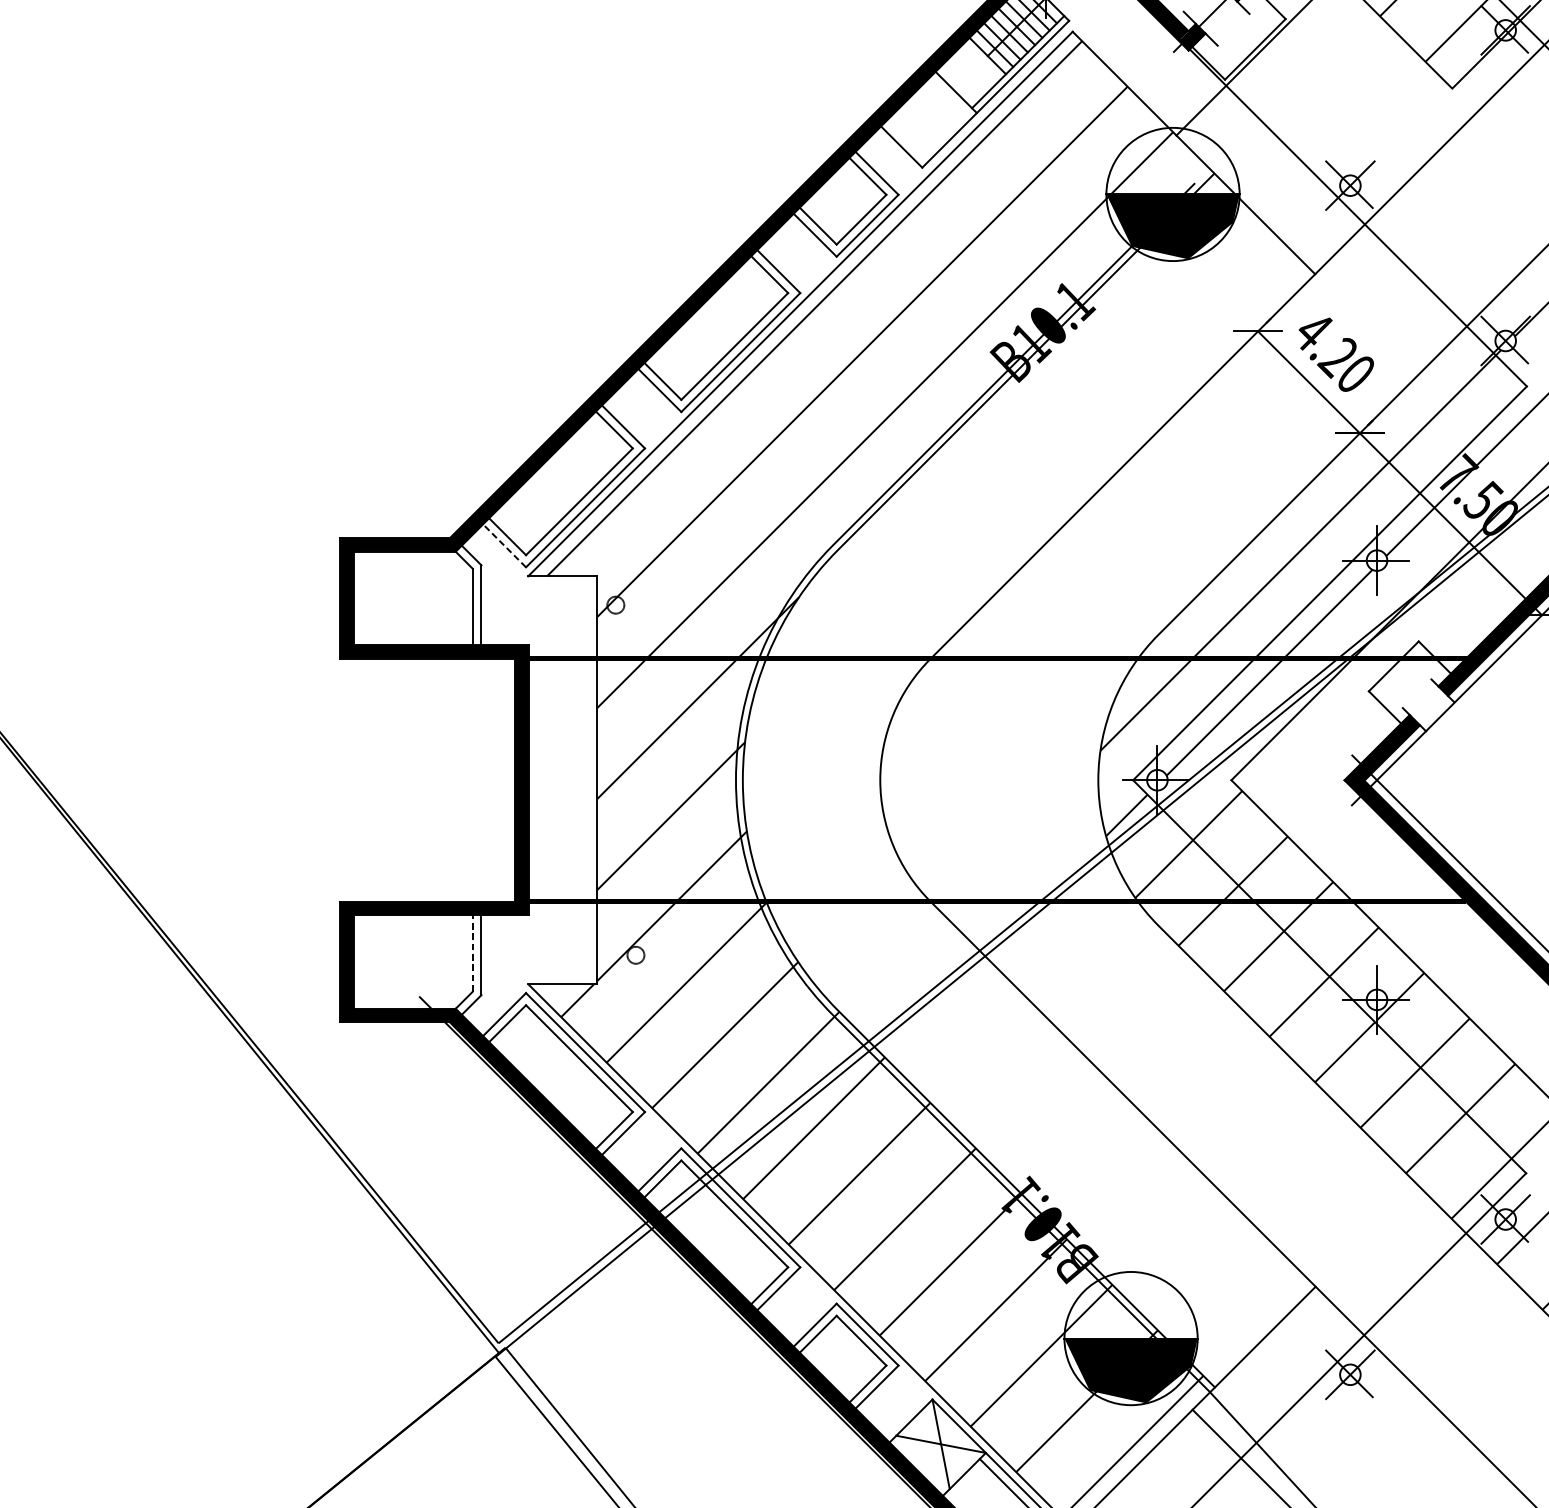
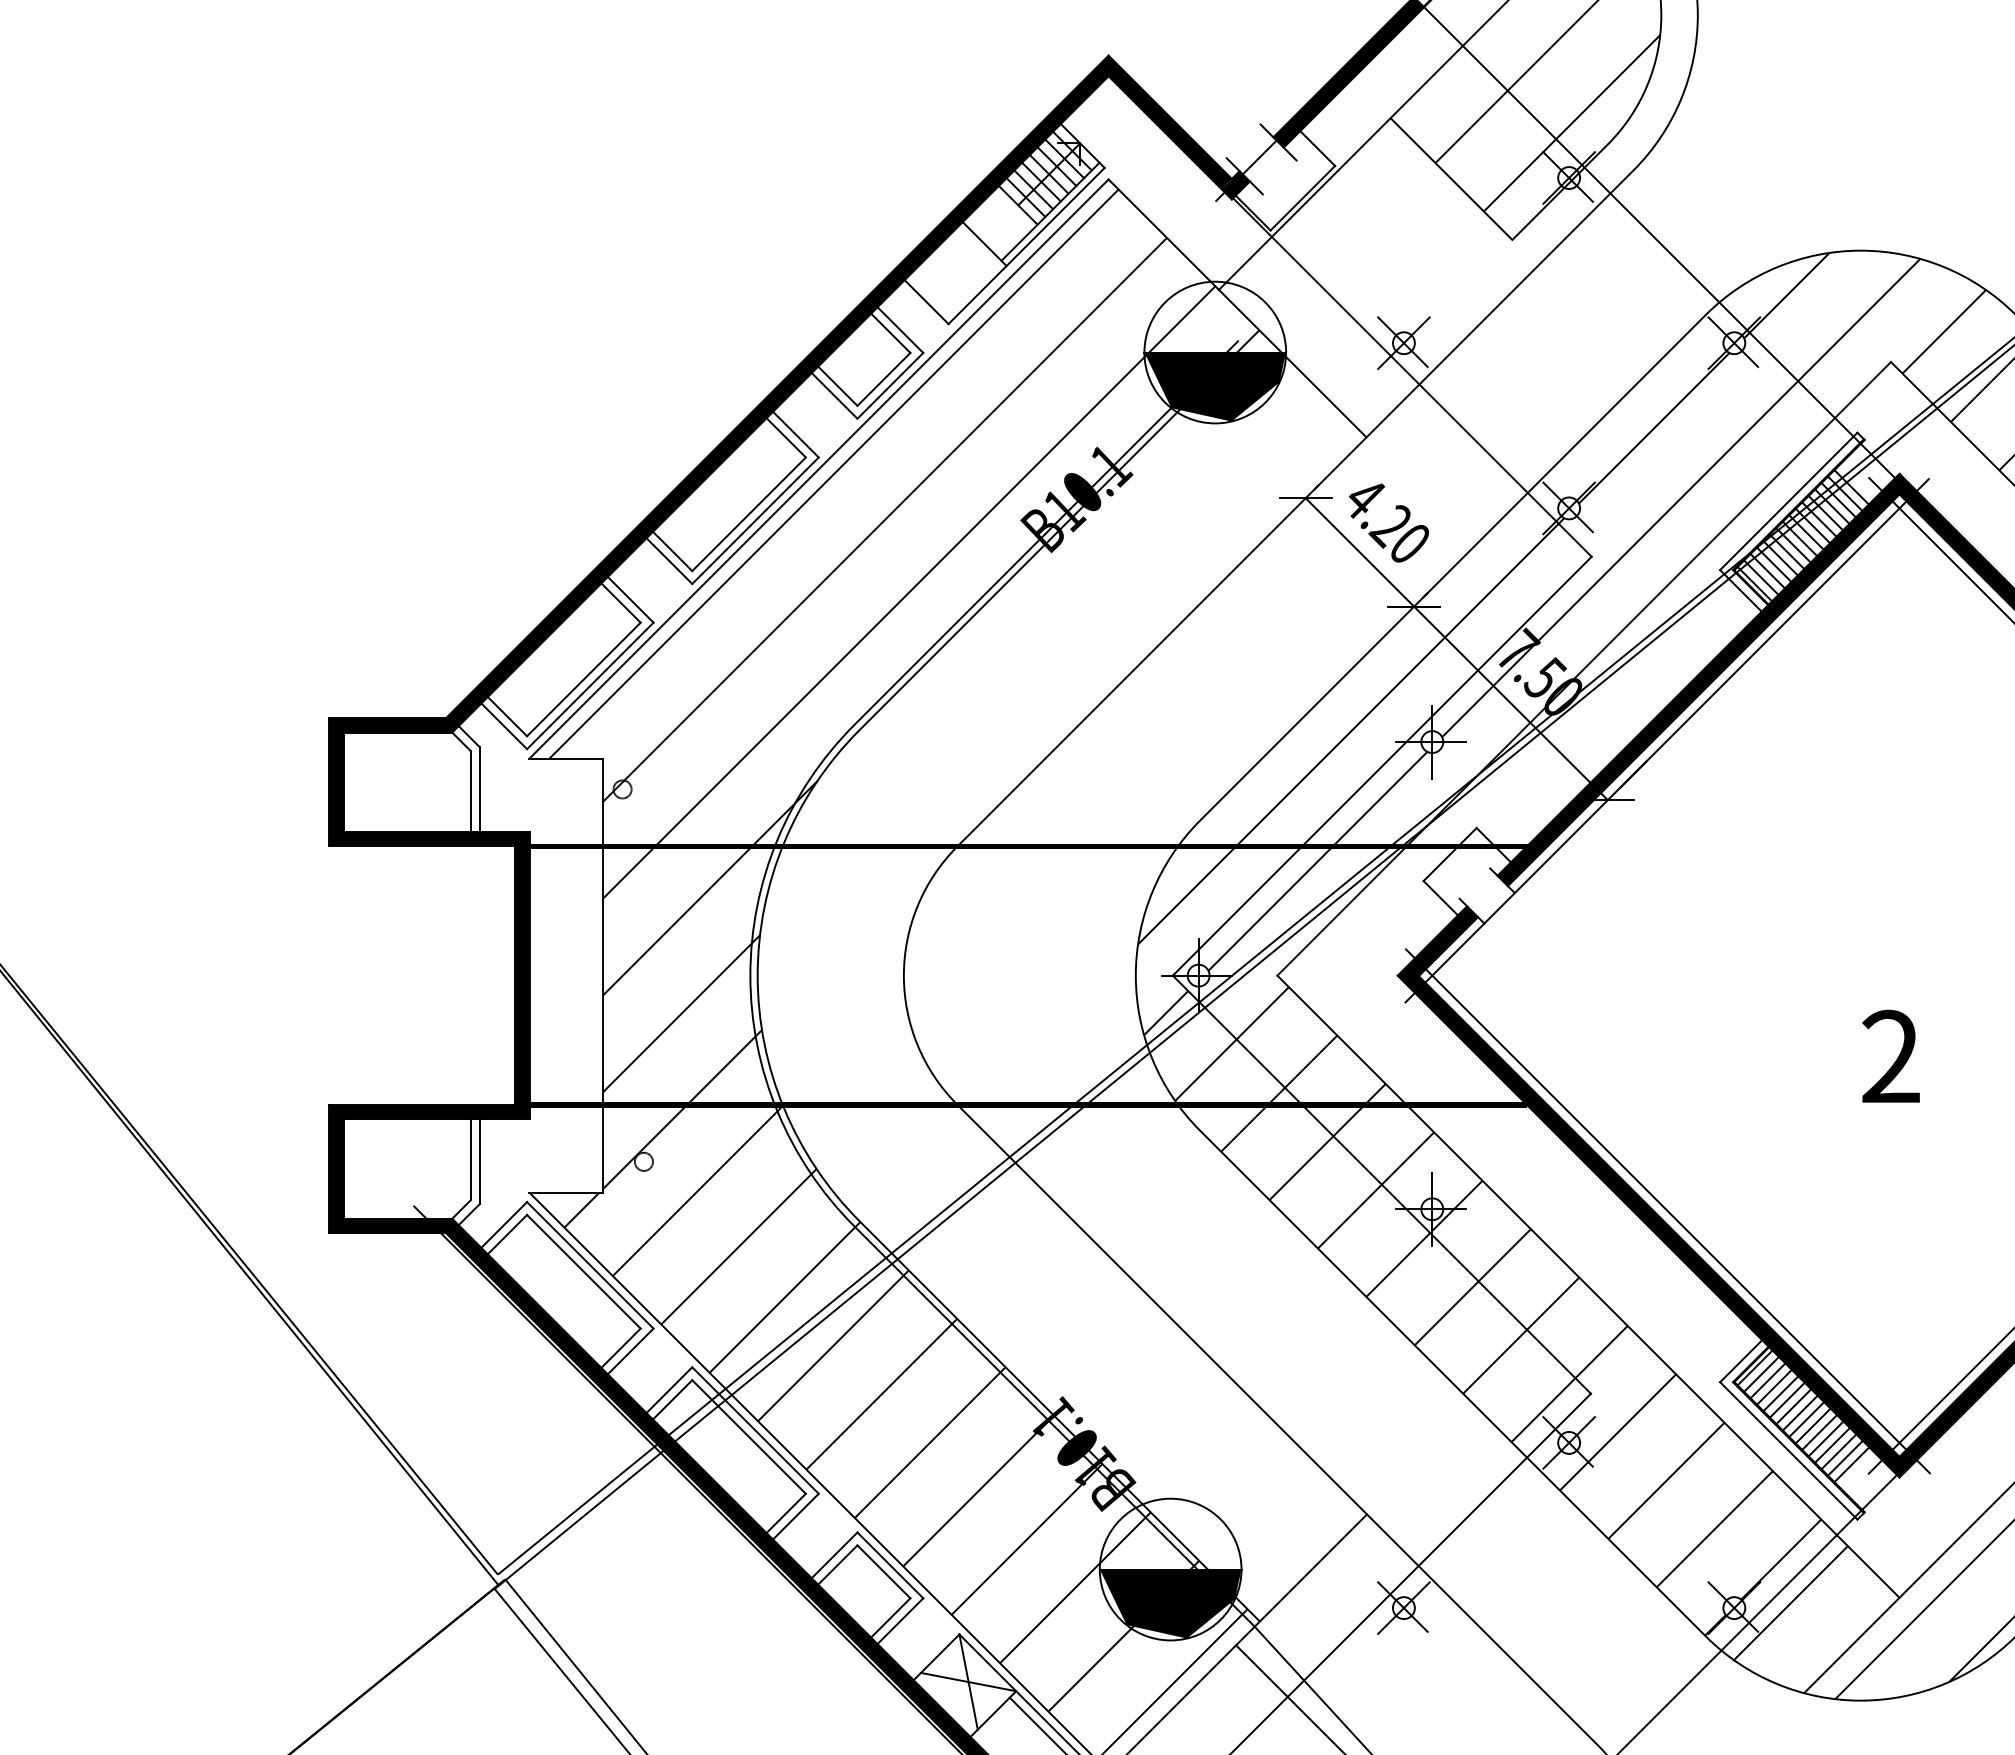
line: (503, 545) -> (503, 725), dashed -> solid
line: (472, 953) -> (470, 1159), dashed -> solid

